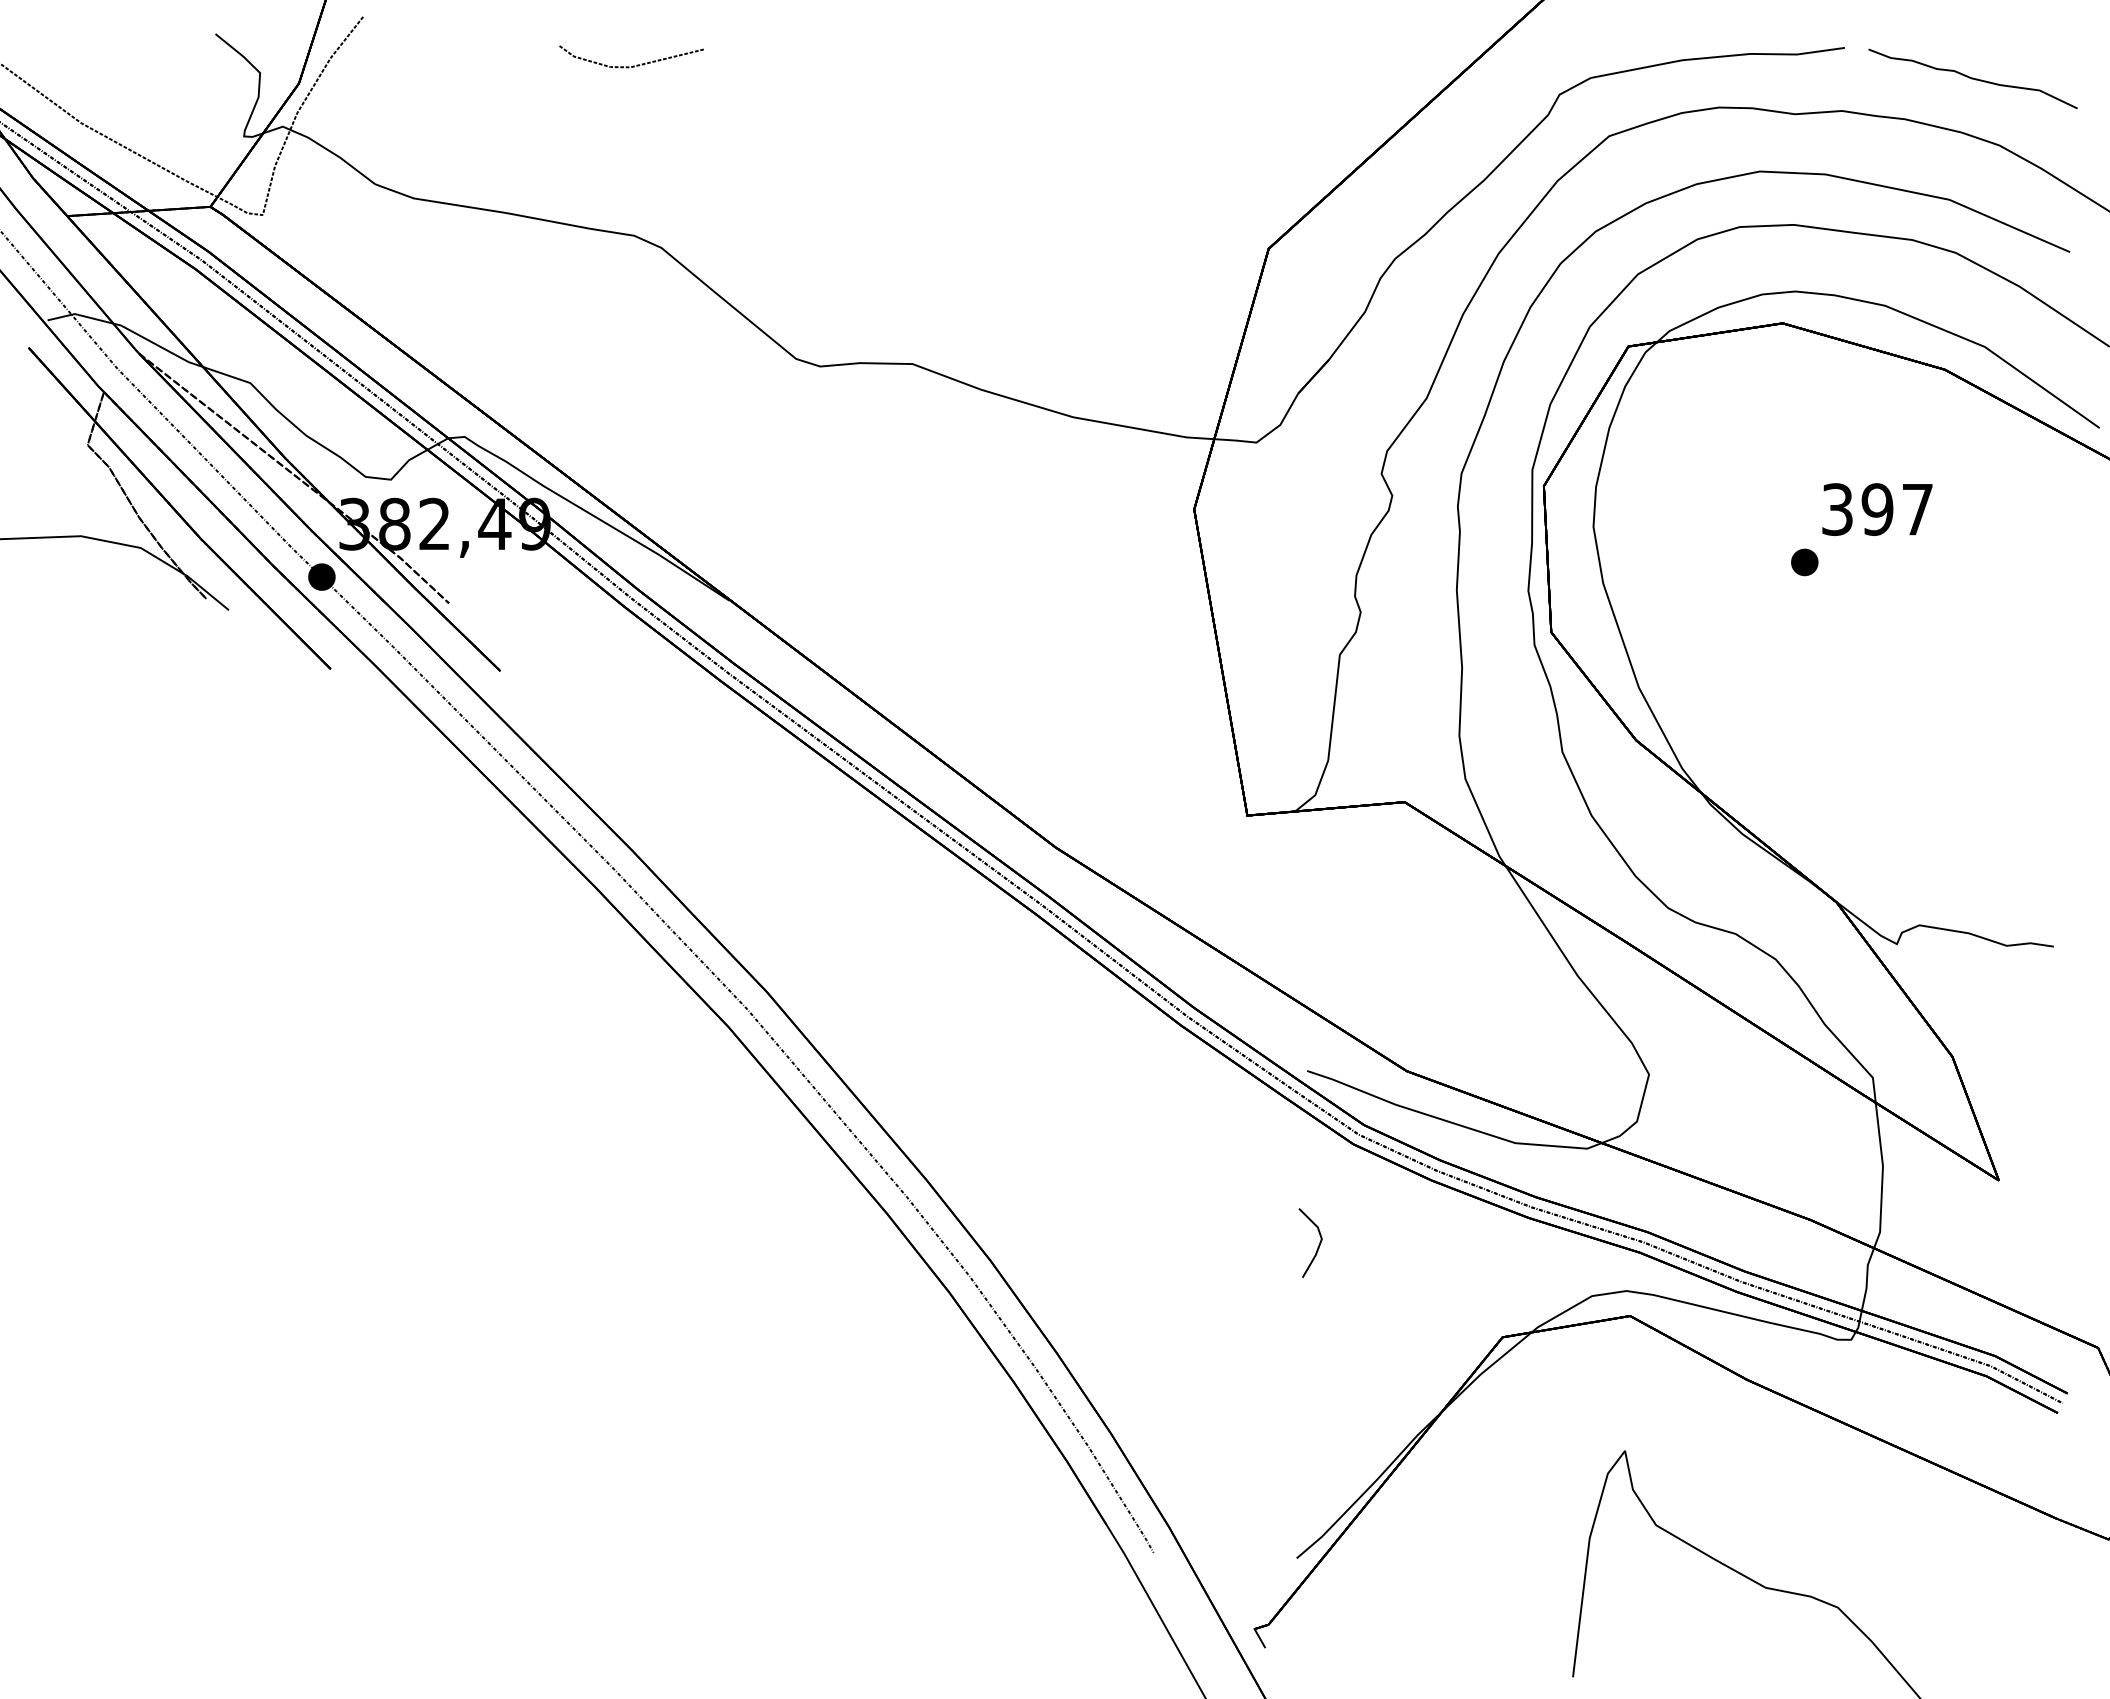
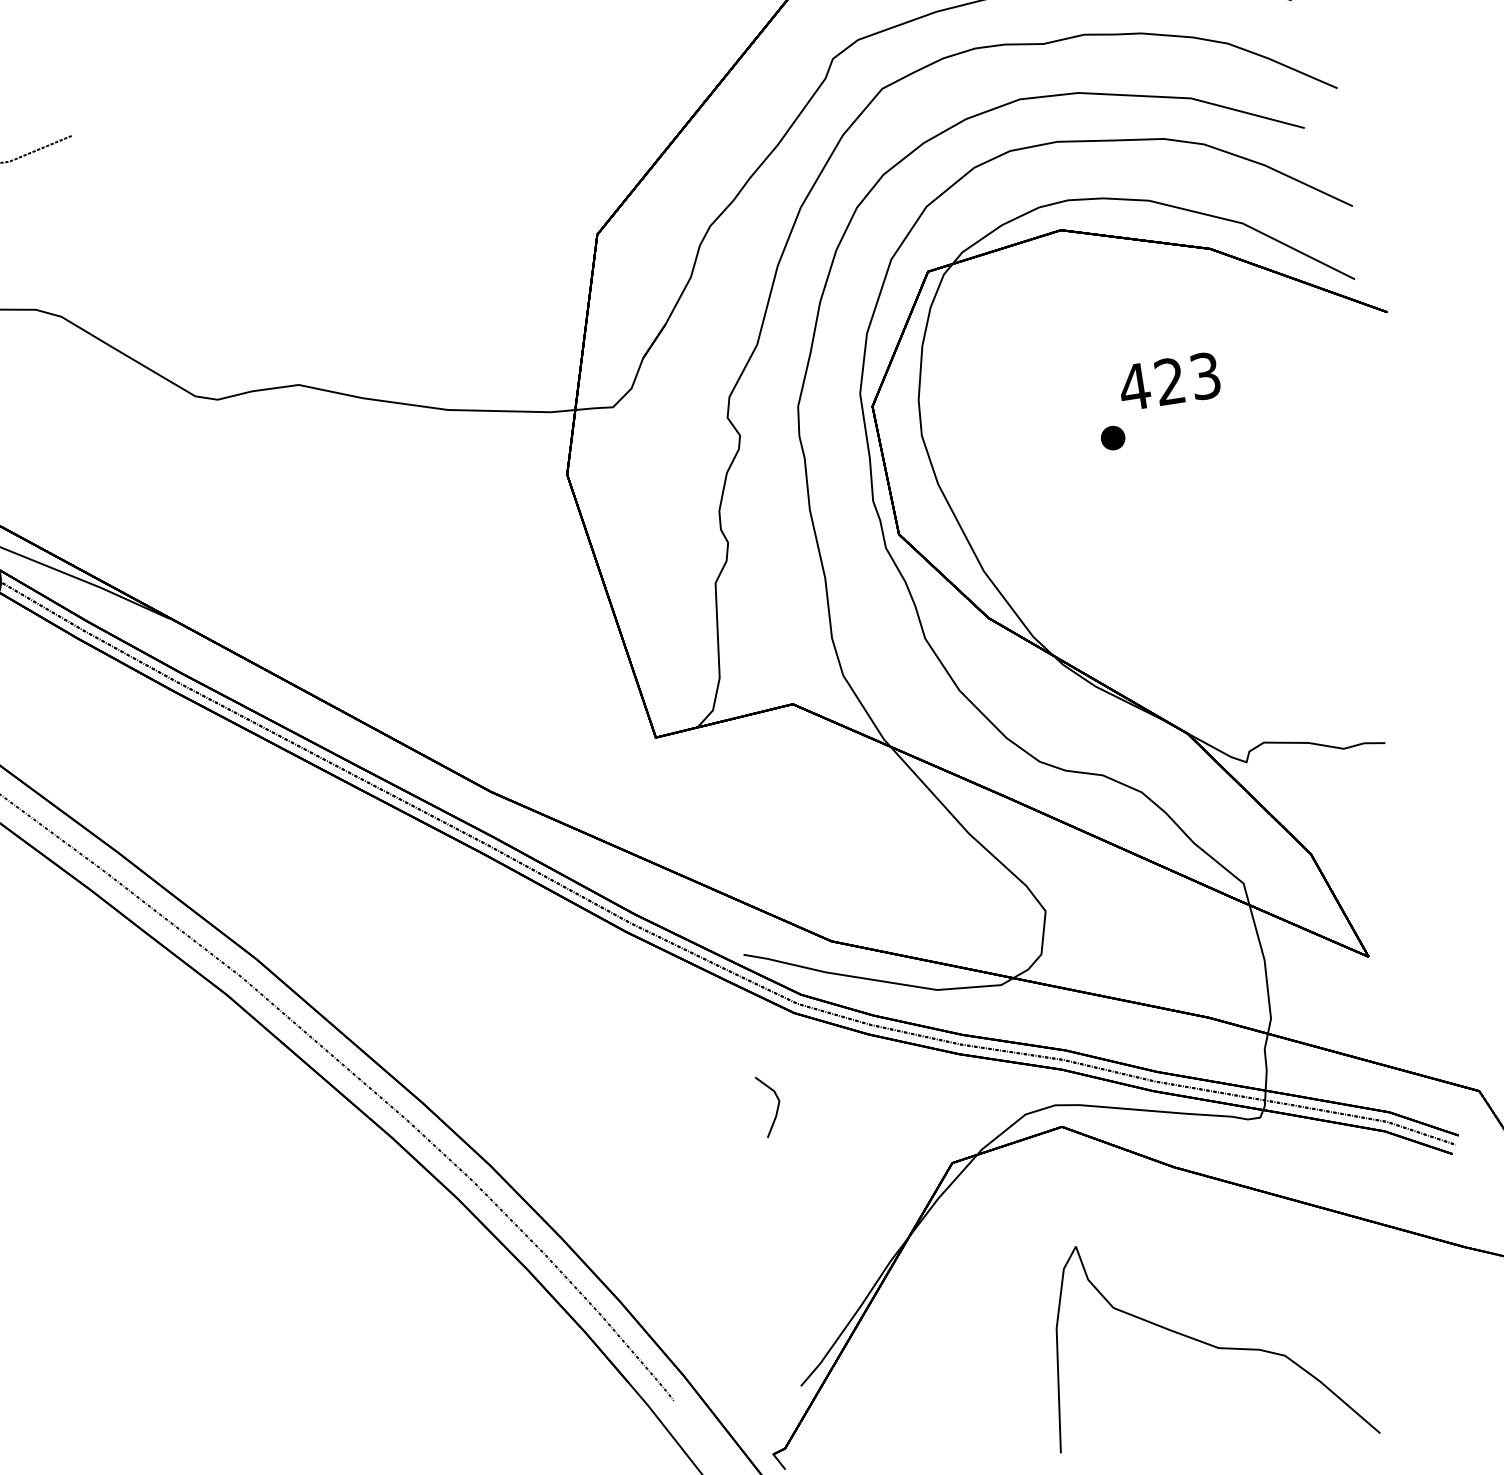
text: (1876, 509) -> (1169, 381), 397 -> 423

